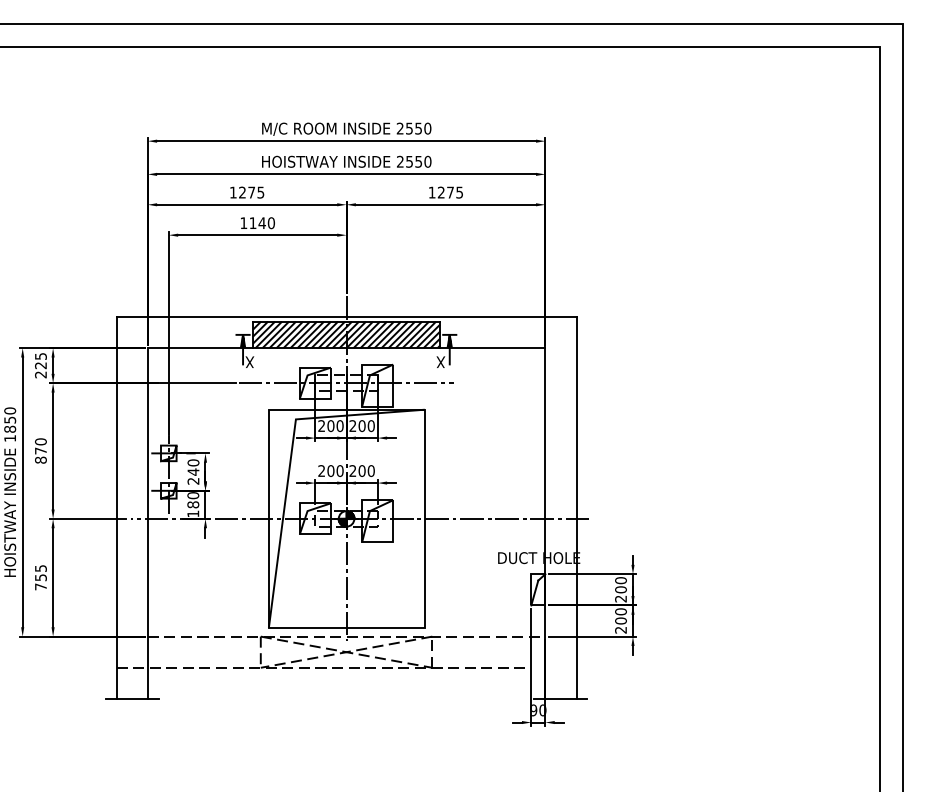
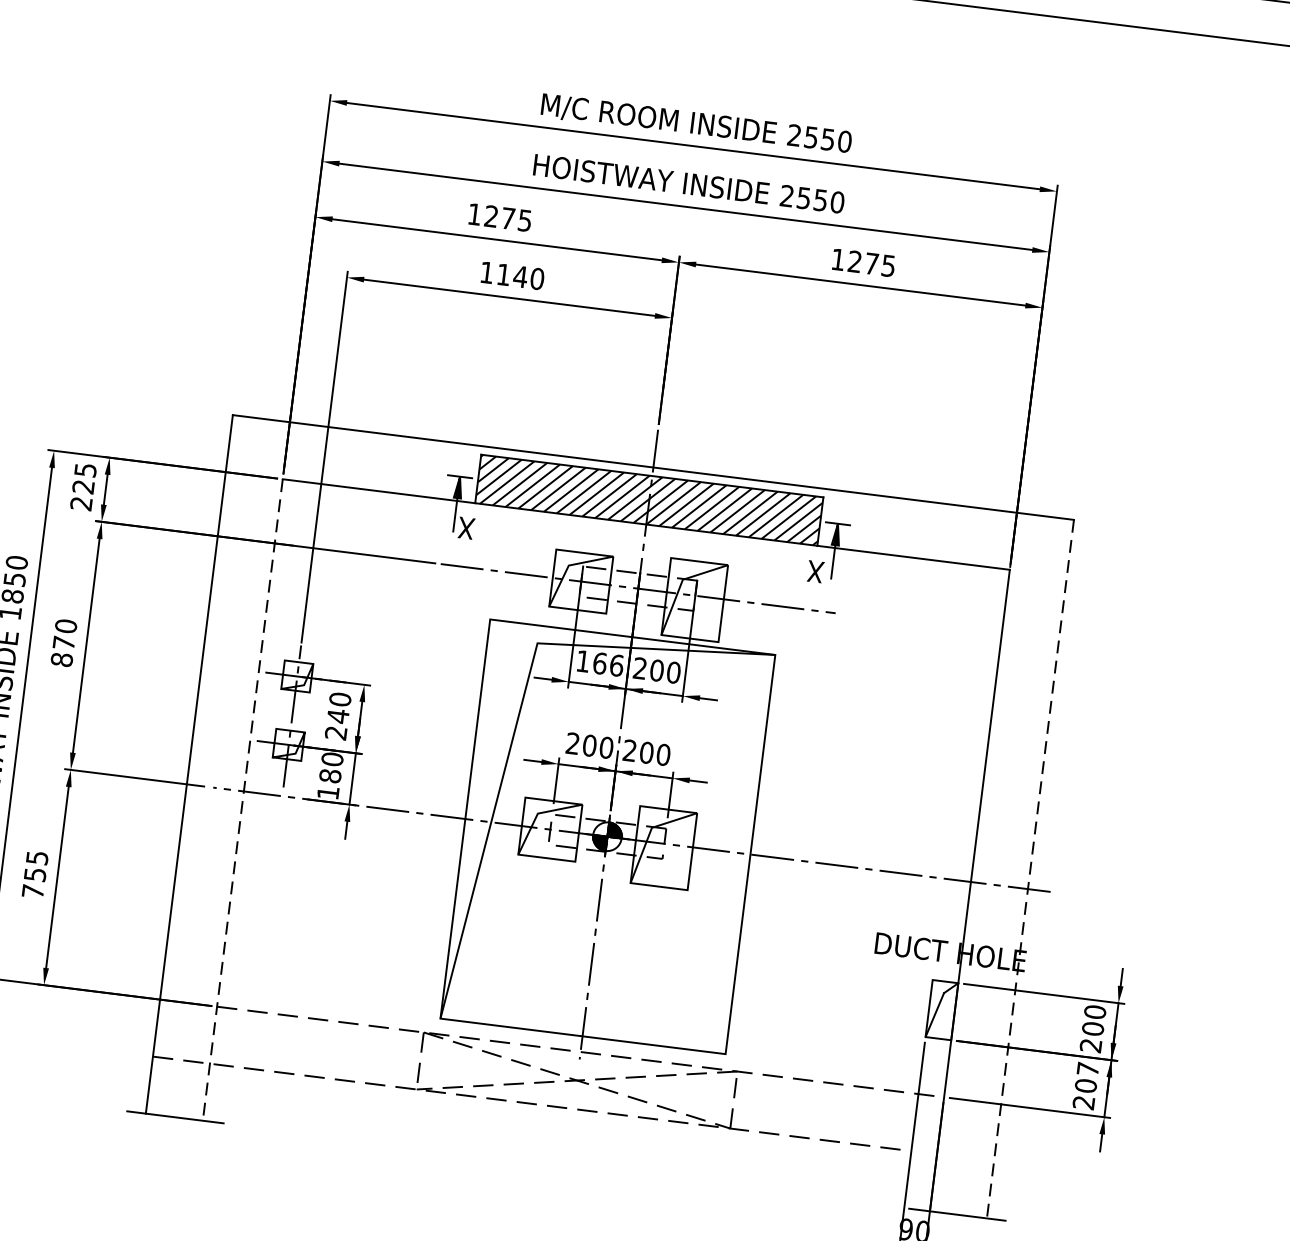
text: (330, 425) -> (599, 662), 200 -> 166
line: (576, 508) -> (1030, 870), solid -> dashed
line: (147, 524) -> (242, 801), solid -> dashed
text: (620, 611) -> (1087, 1068), 200 -> 207

